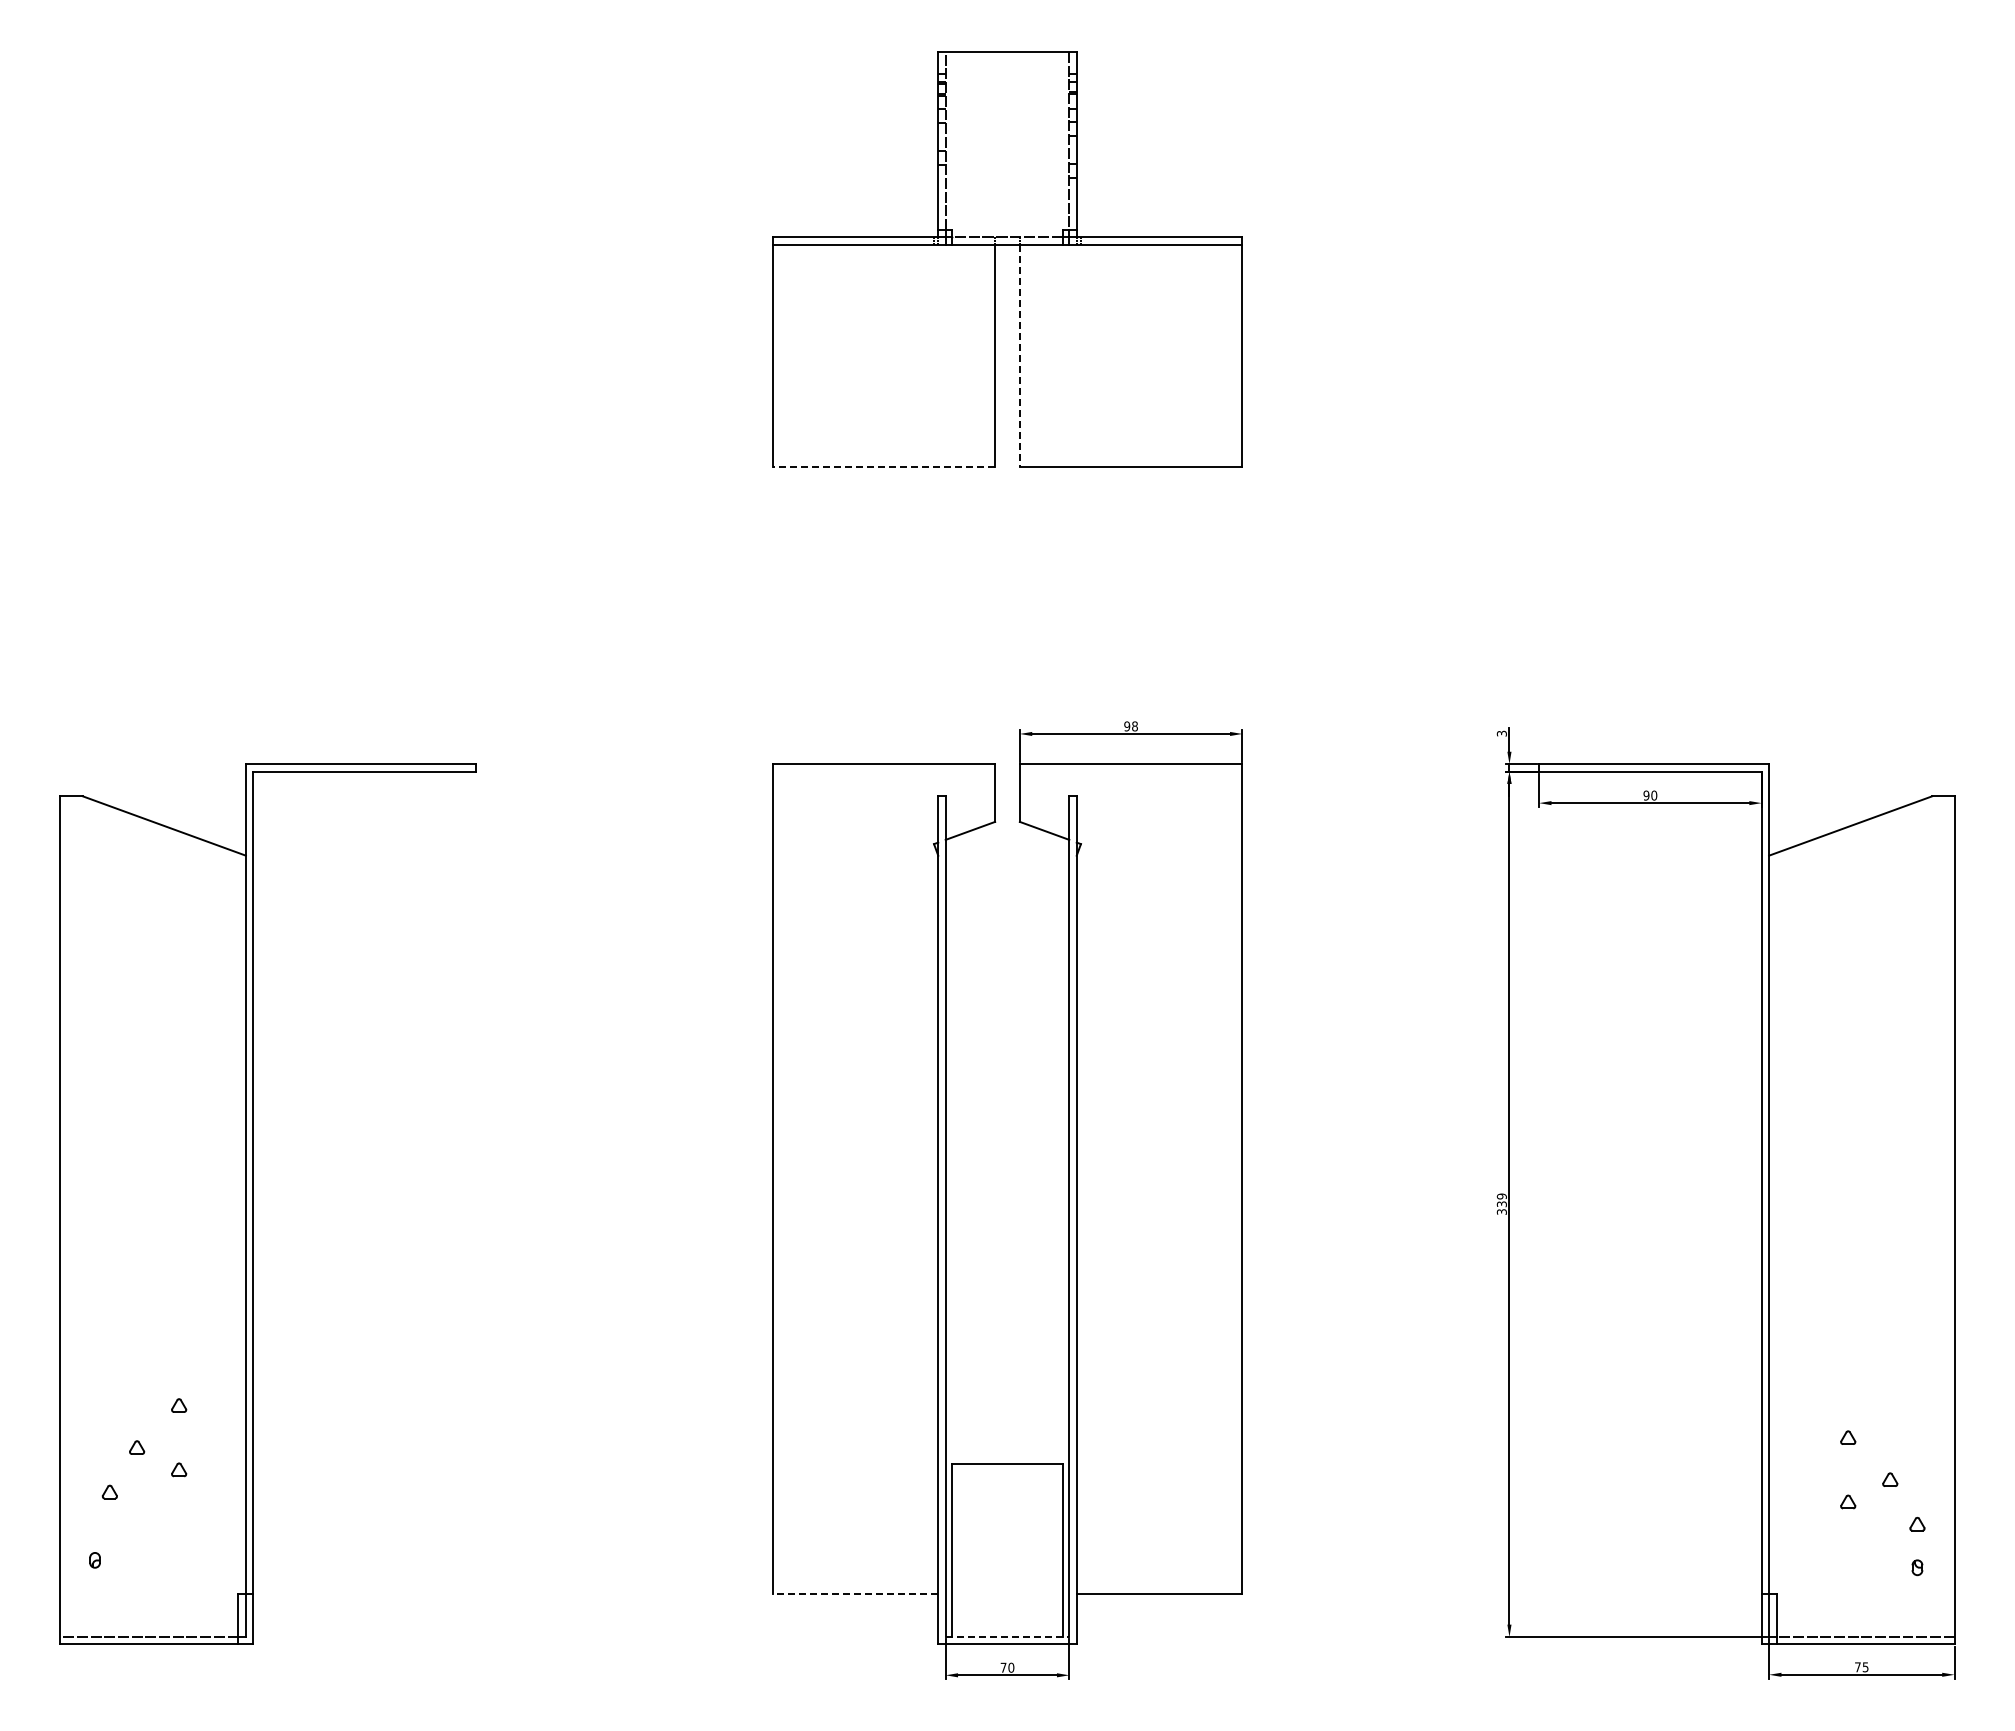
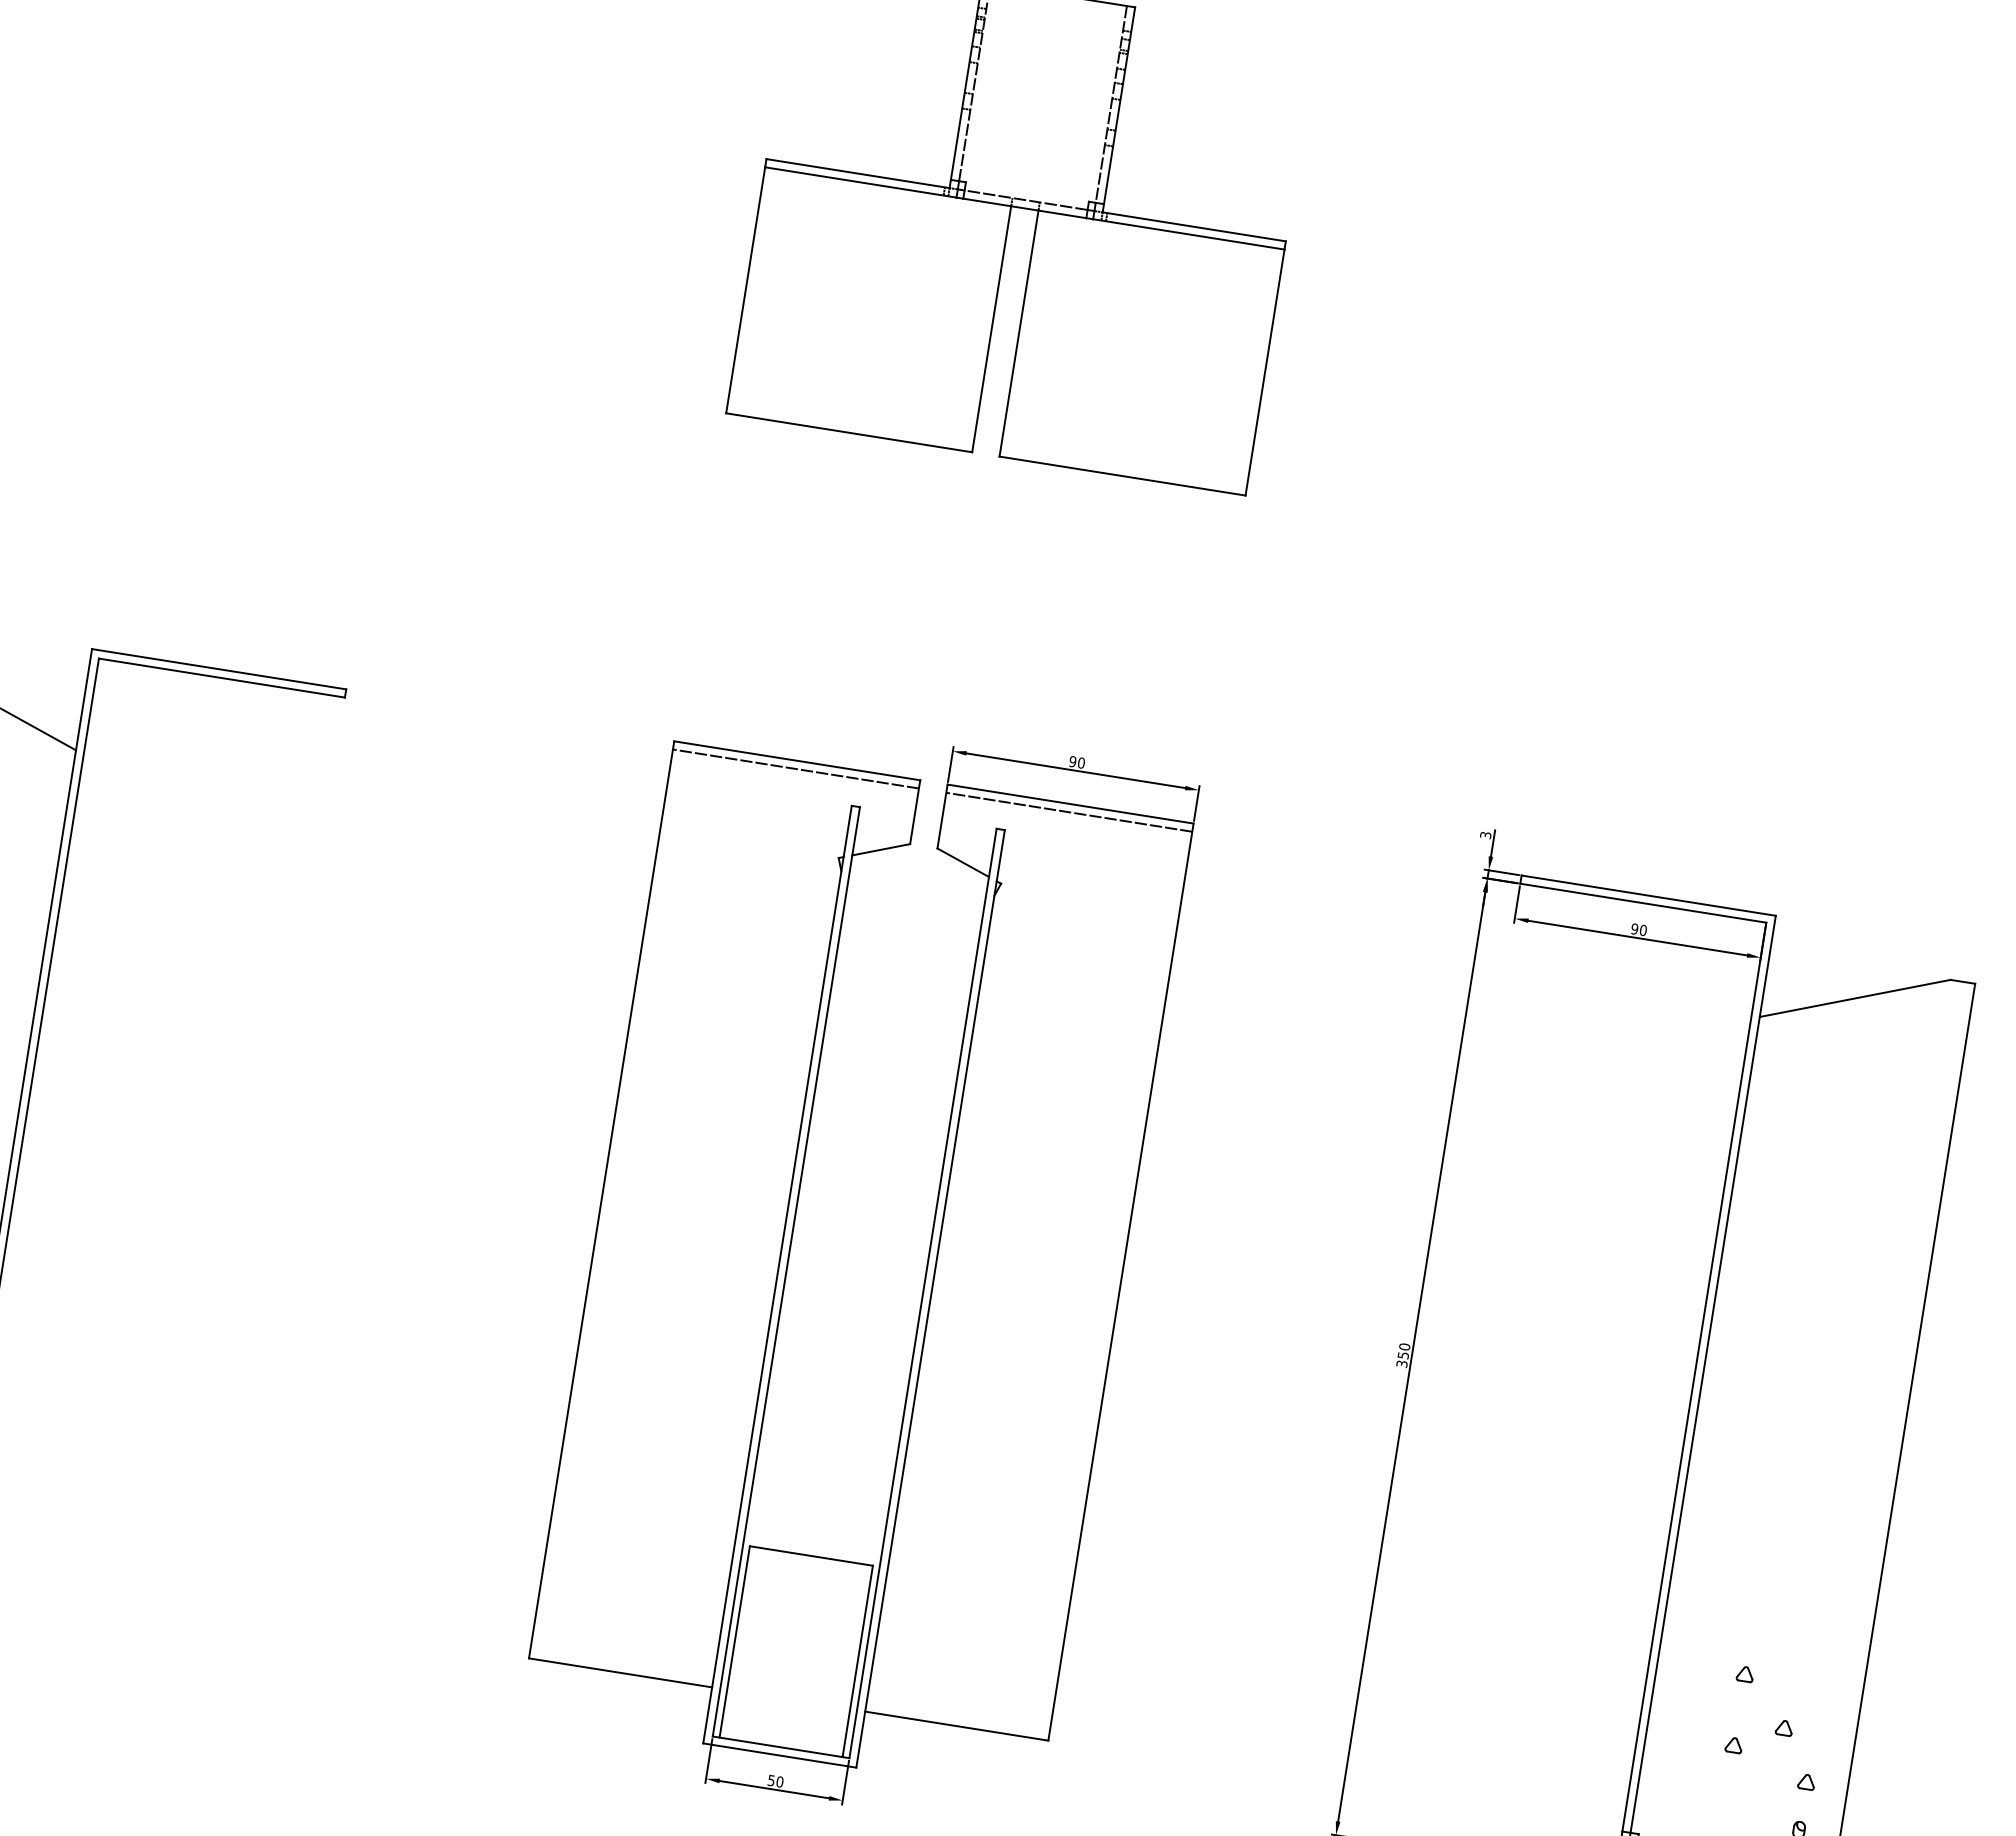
line: (1019, 356) -> (1018, 333), dashed -> solid
line: (883, 467) -> (848, 432), dashed -> solid
text: (1134, 726) -> (1080, 763), 98 -> 90
line: (883, 771) -> (795, 768), added
line: (1130, 771) -> (1068, 812), added
text: (1501, 1199) -> (1403, 1350), 339 -> 350
line: (855, 1593) -> (620, 1672), dashed -> solid
line: (1007, 1637) -> (781, 1747), dashed -> solid
text: (1003, 1667) -> (771, 1780), 70 -> 50

